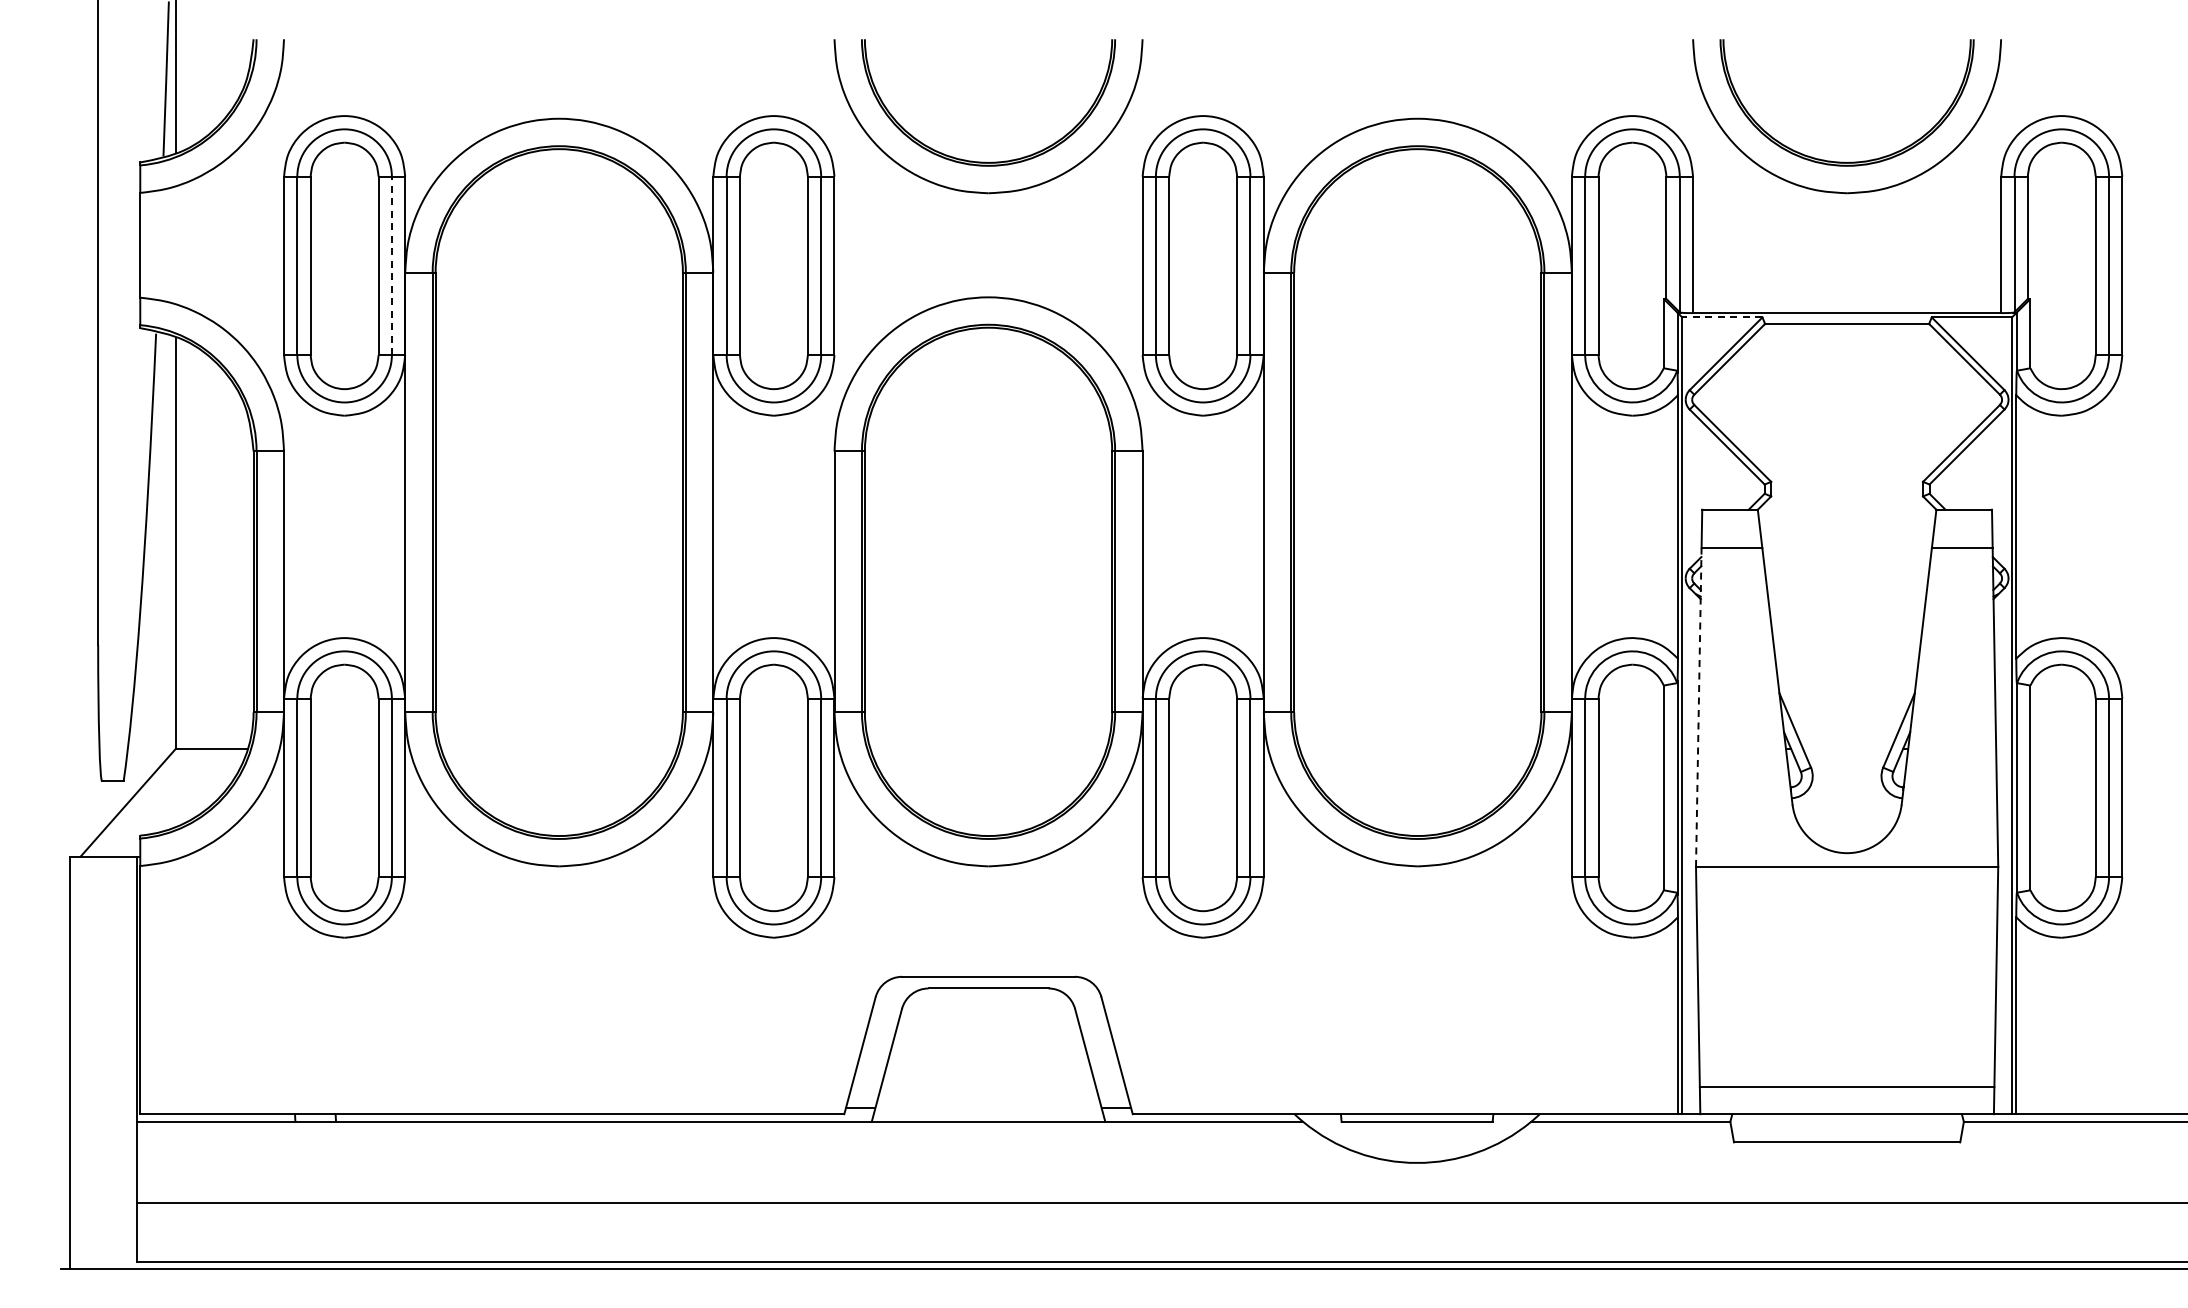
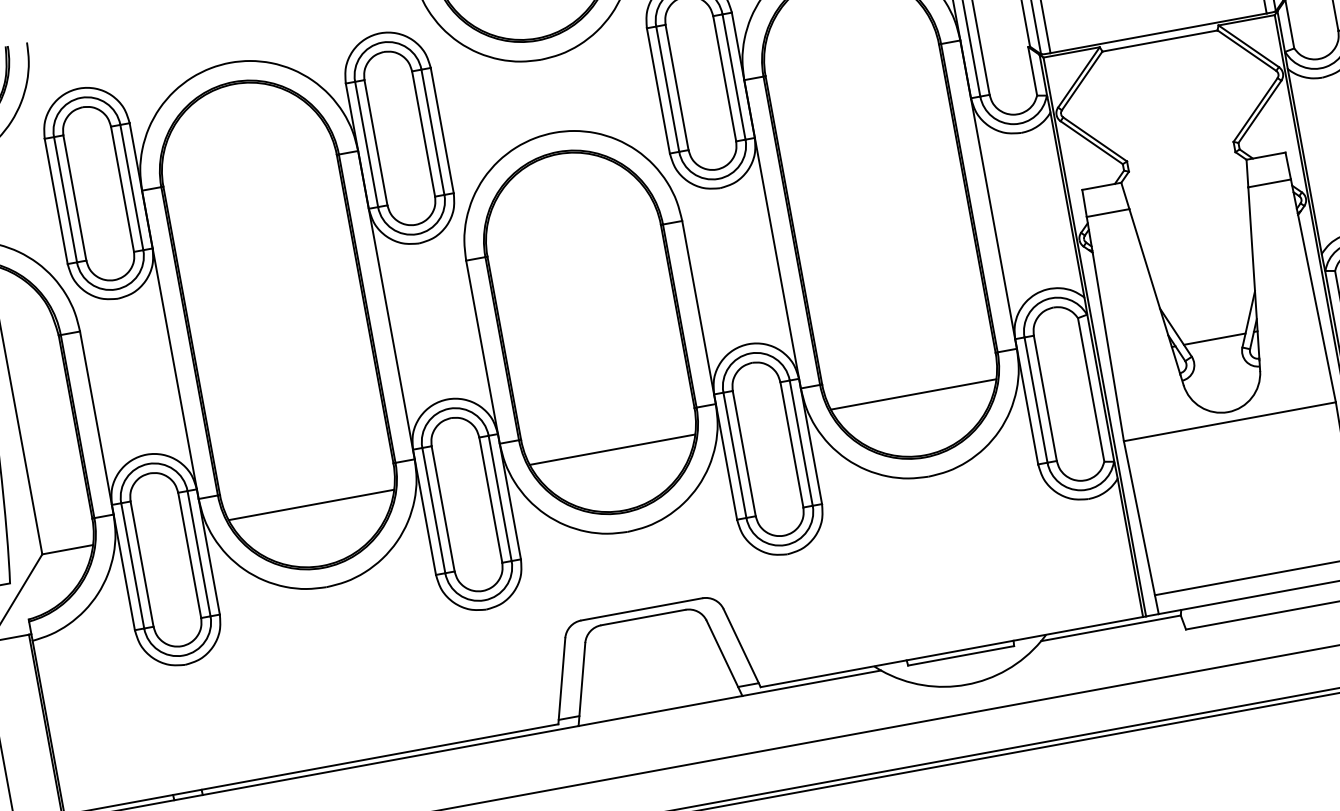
line: (391, 265) -> (131, 187), dashed -> solid
line: (1721, 317) -> (1071, 52), dashed -> solid
line: (1698, 707) -> (1105, 329), dashed -> solid
line: (559, 749) -> (311, 505), added
line: (988, 749) -> (612, 449), added
line: (1417, 749) -> (913, 394), added
line: (1847, 749) -> (1215, 339), added

